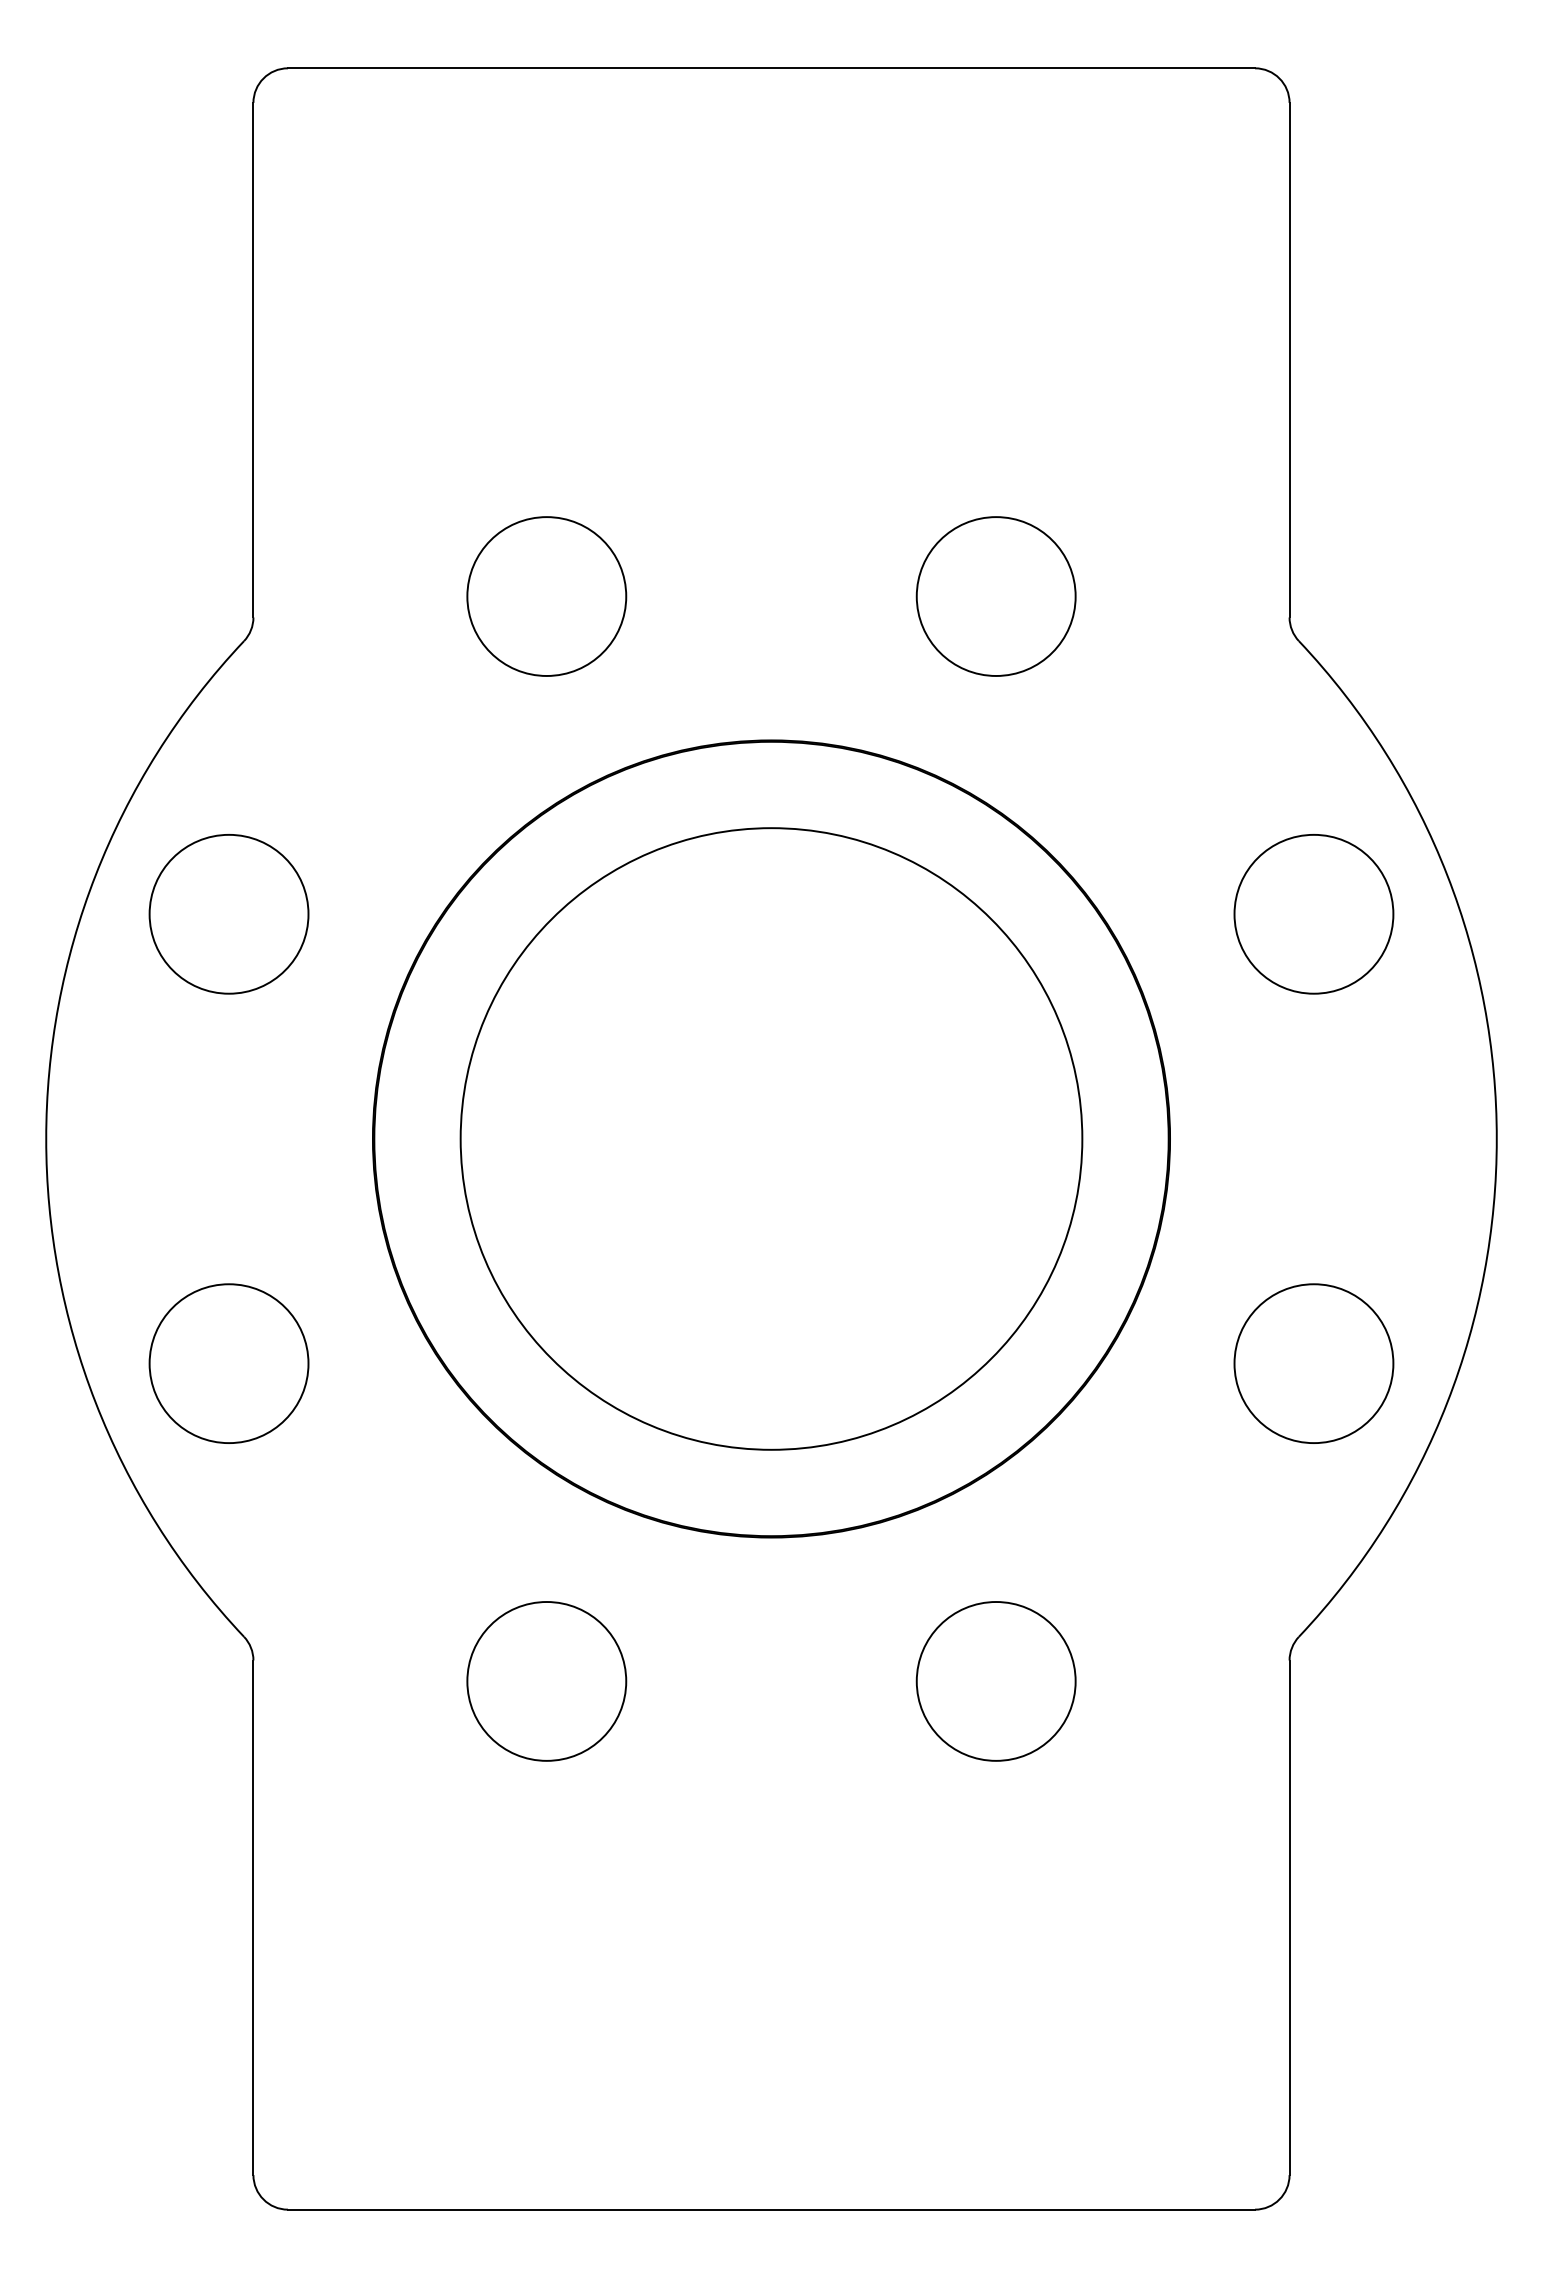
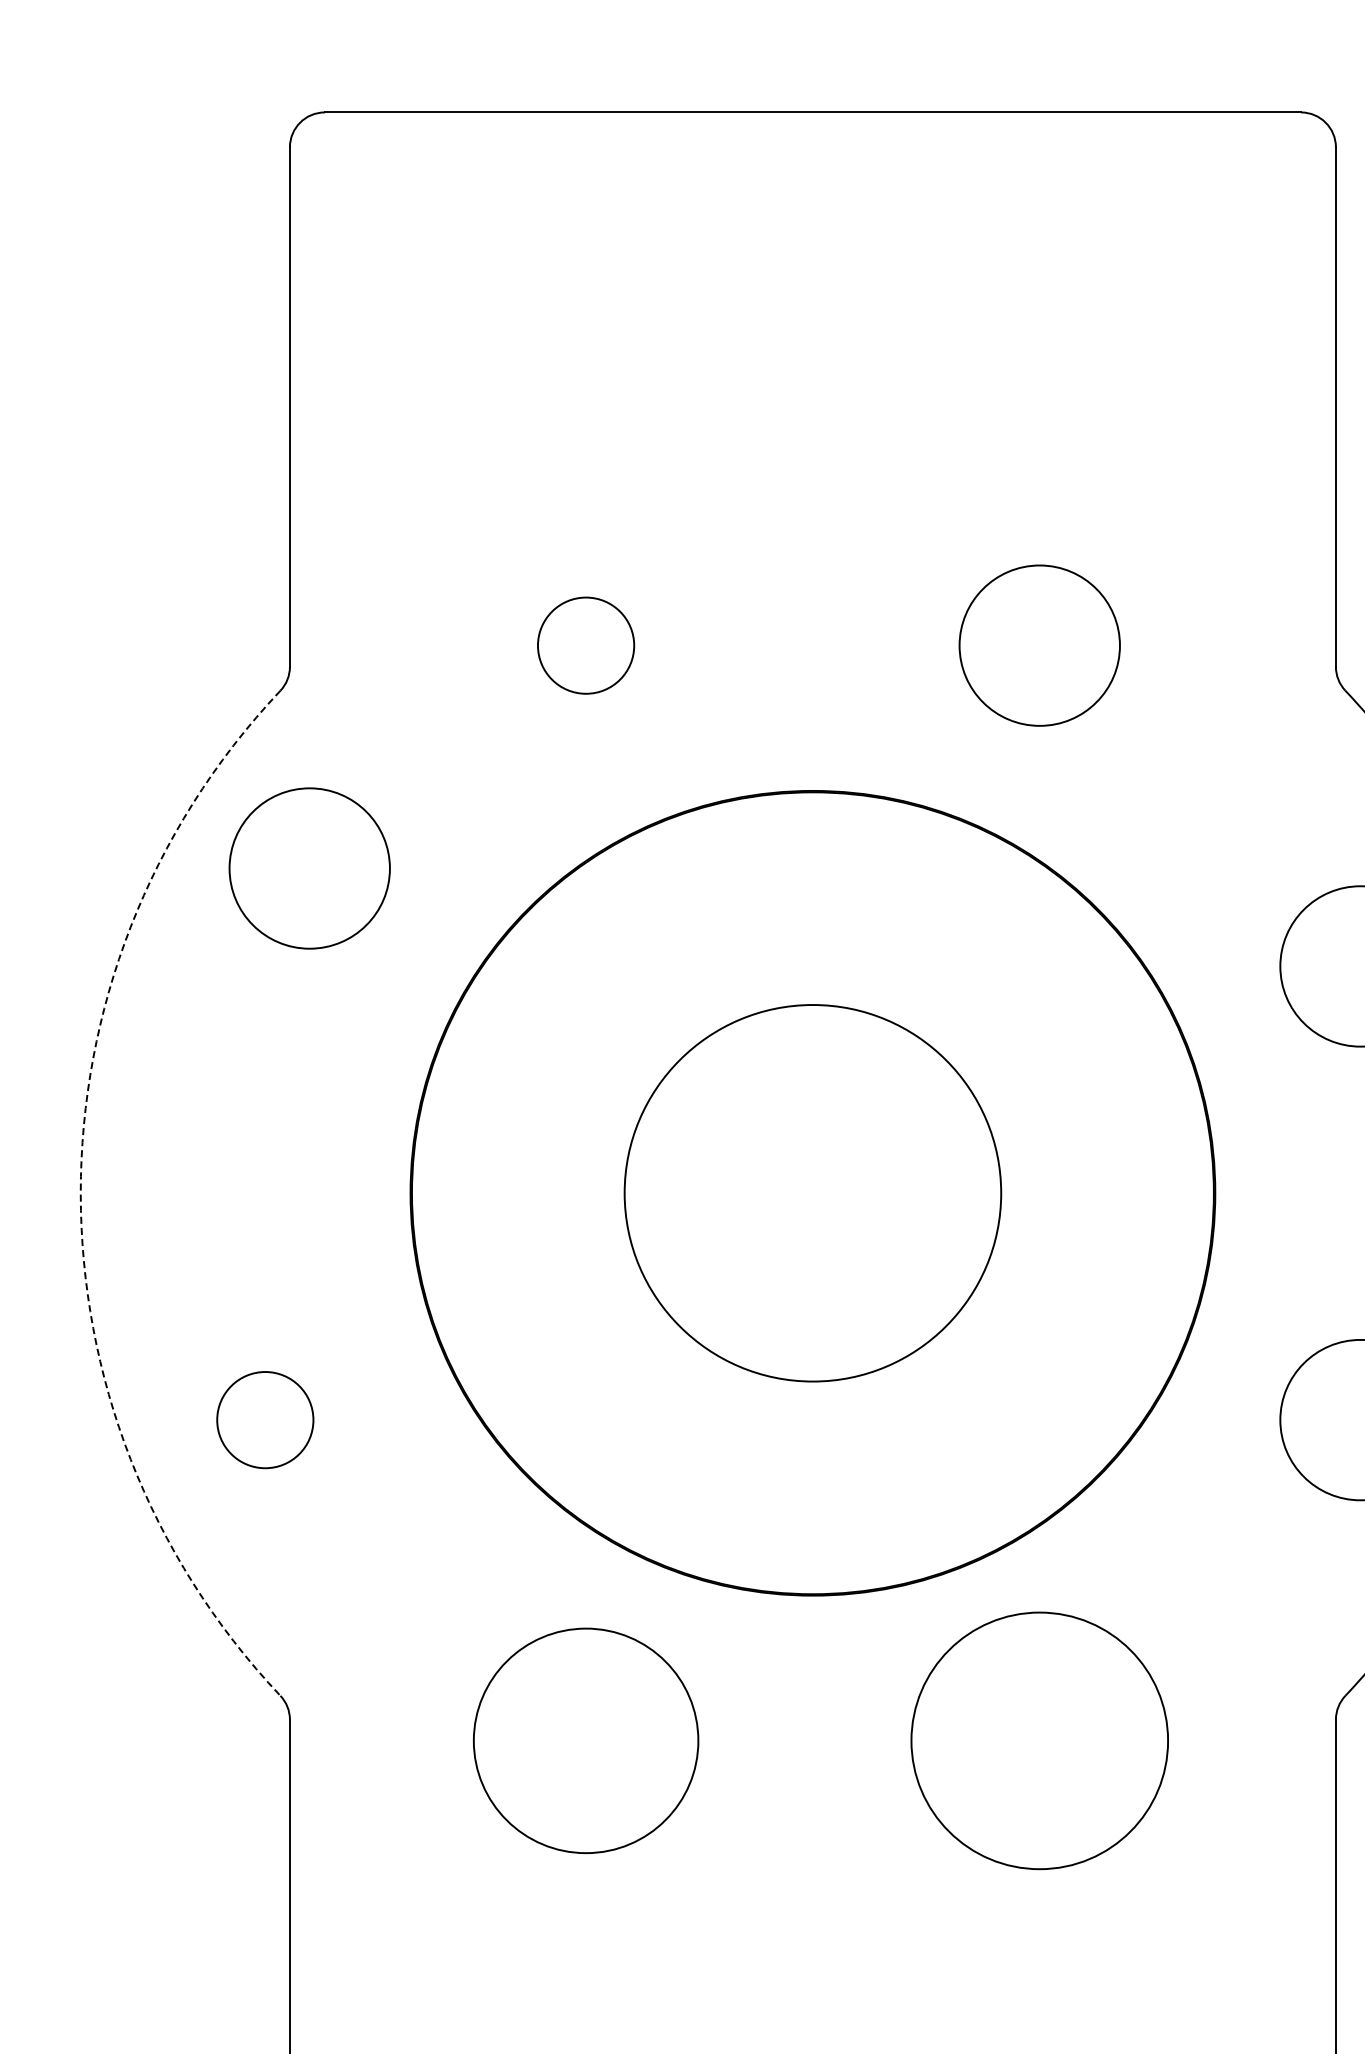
circle: (546, 596) -> (585, 645), size x0.6
circle: (228, 914) -> (309, 868), moved
arc: (46, 1138) -> (81, 1192), solid -> dashed
circle: (771, 1138) -> (812, 1192), size x0.6
circle: (228, 1363) -> (264, 1419), size x0.6
circle: (546, 1681) -> (585, 1740), size x1.4
circle: (995, 1681) -> (1039, 1740), size x1.6

